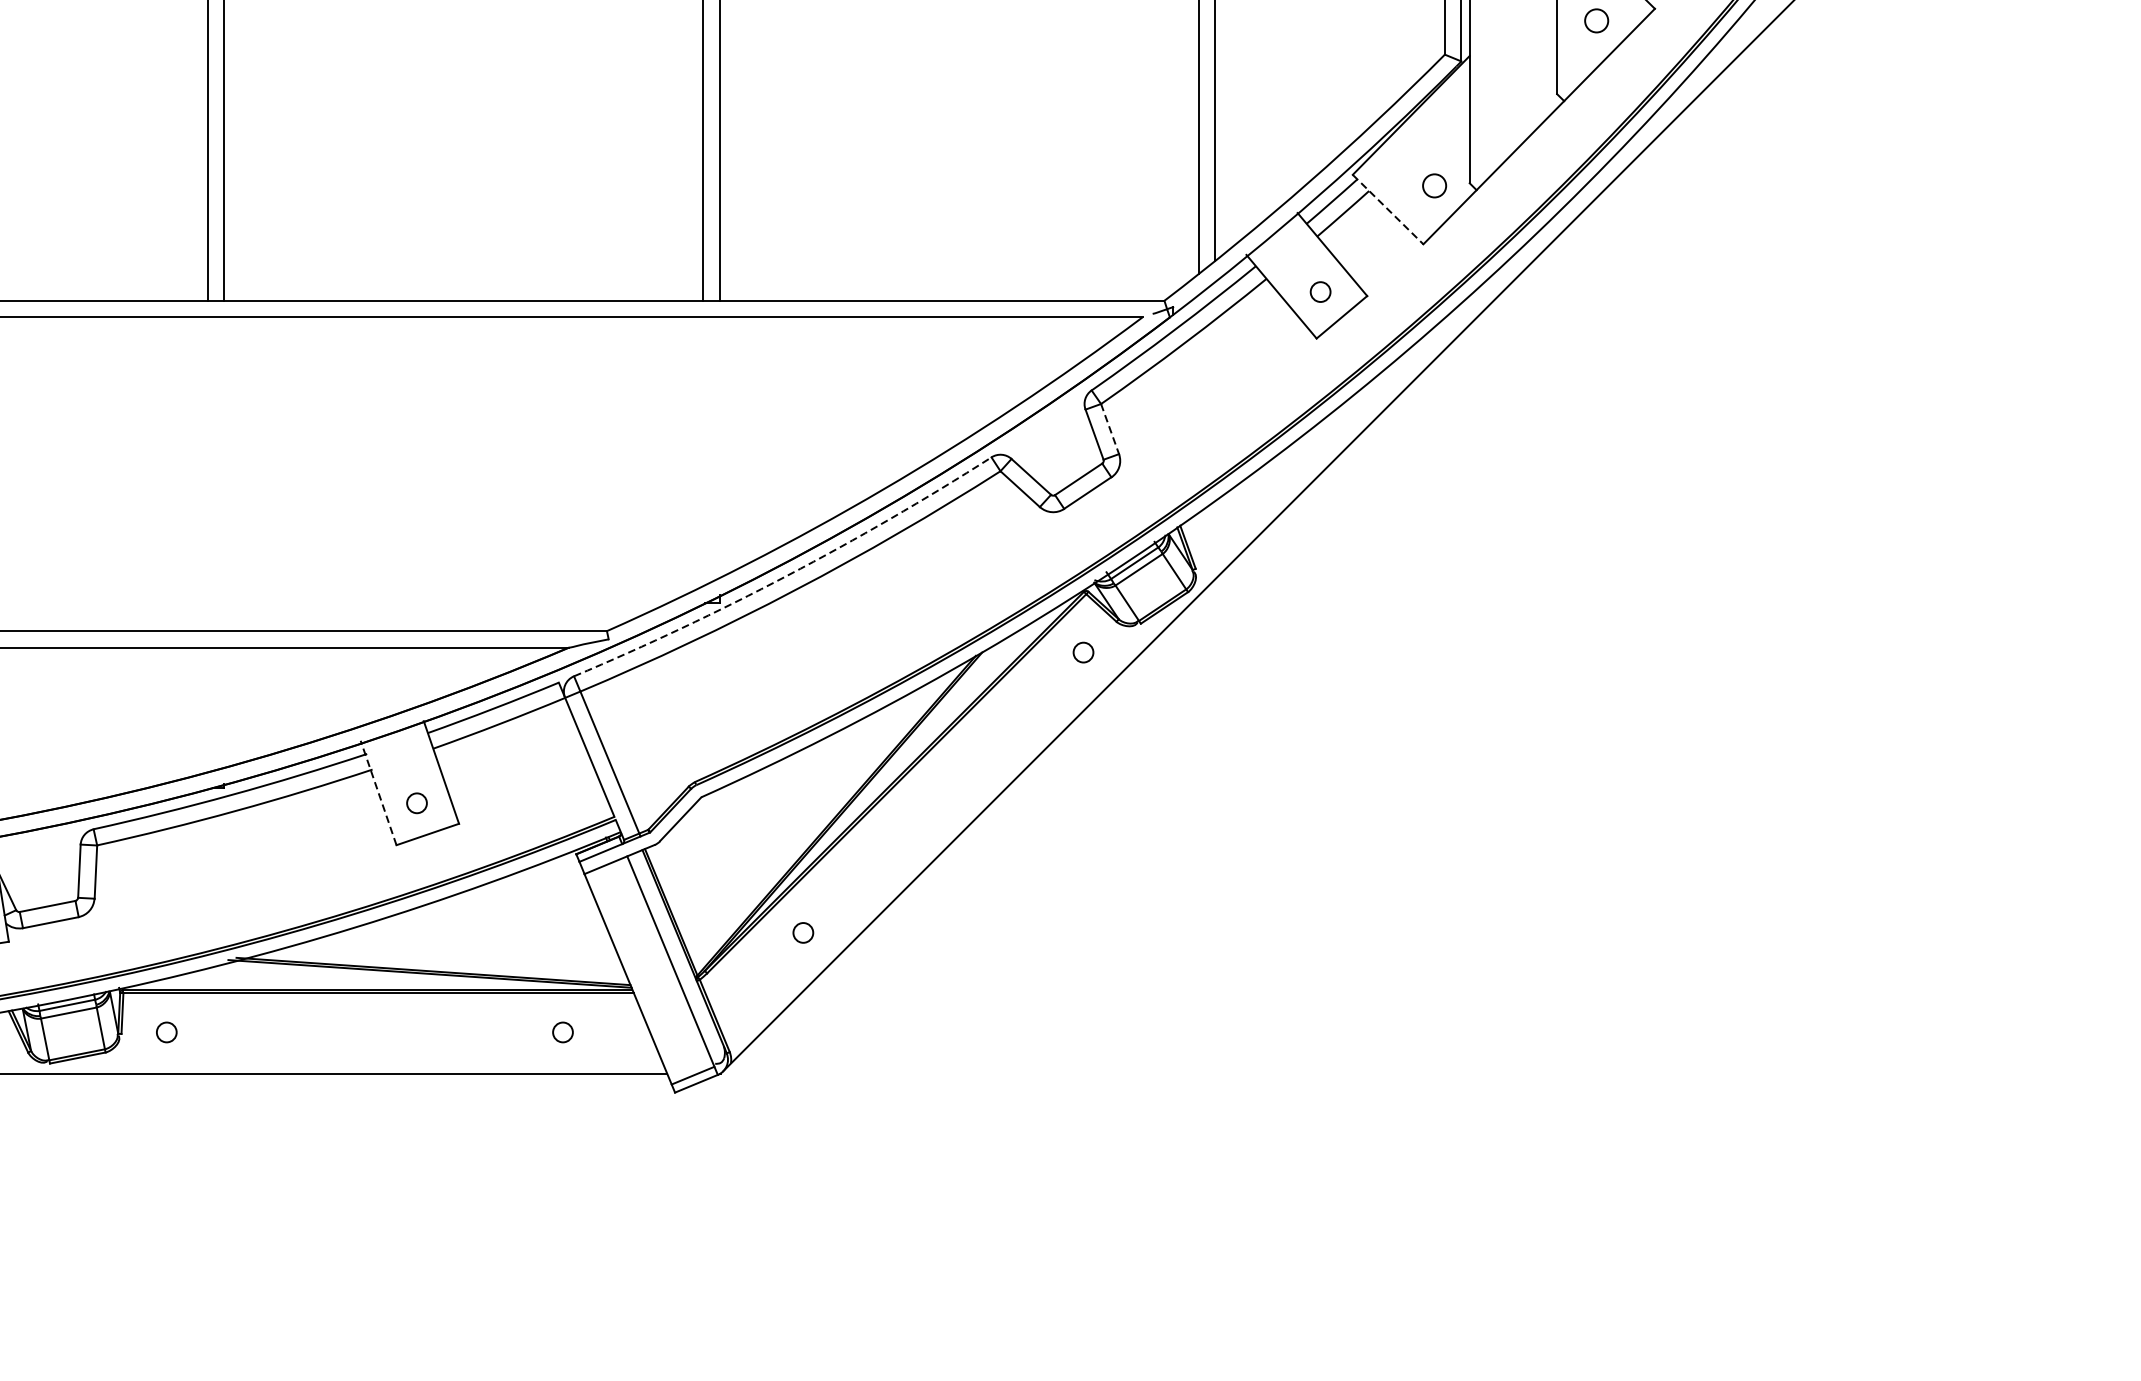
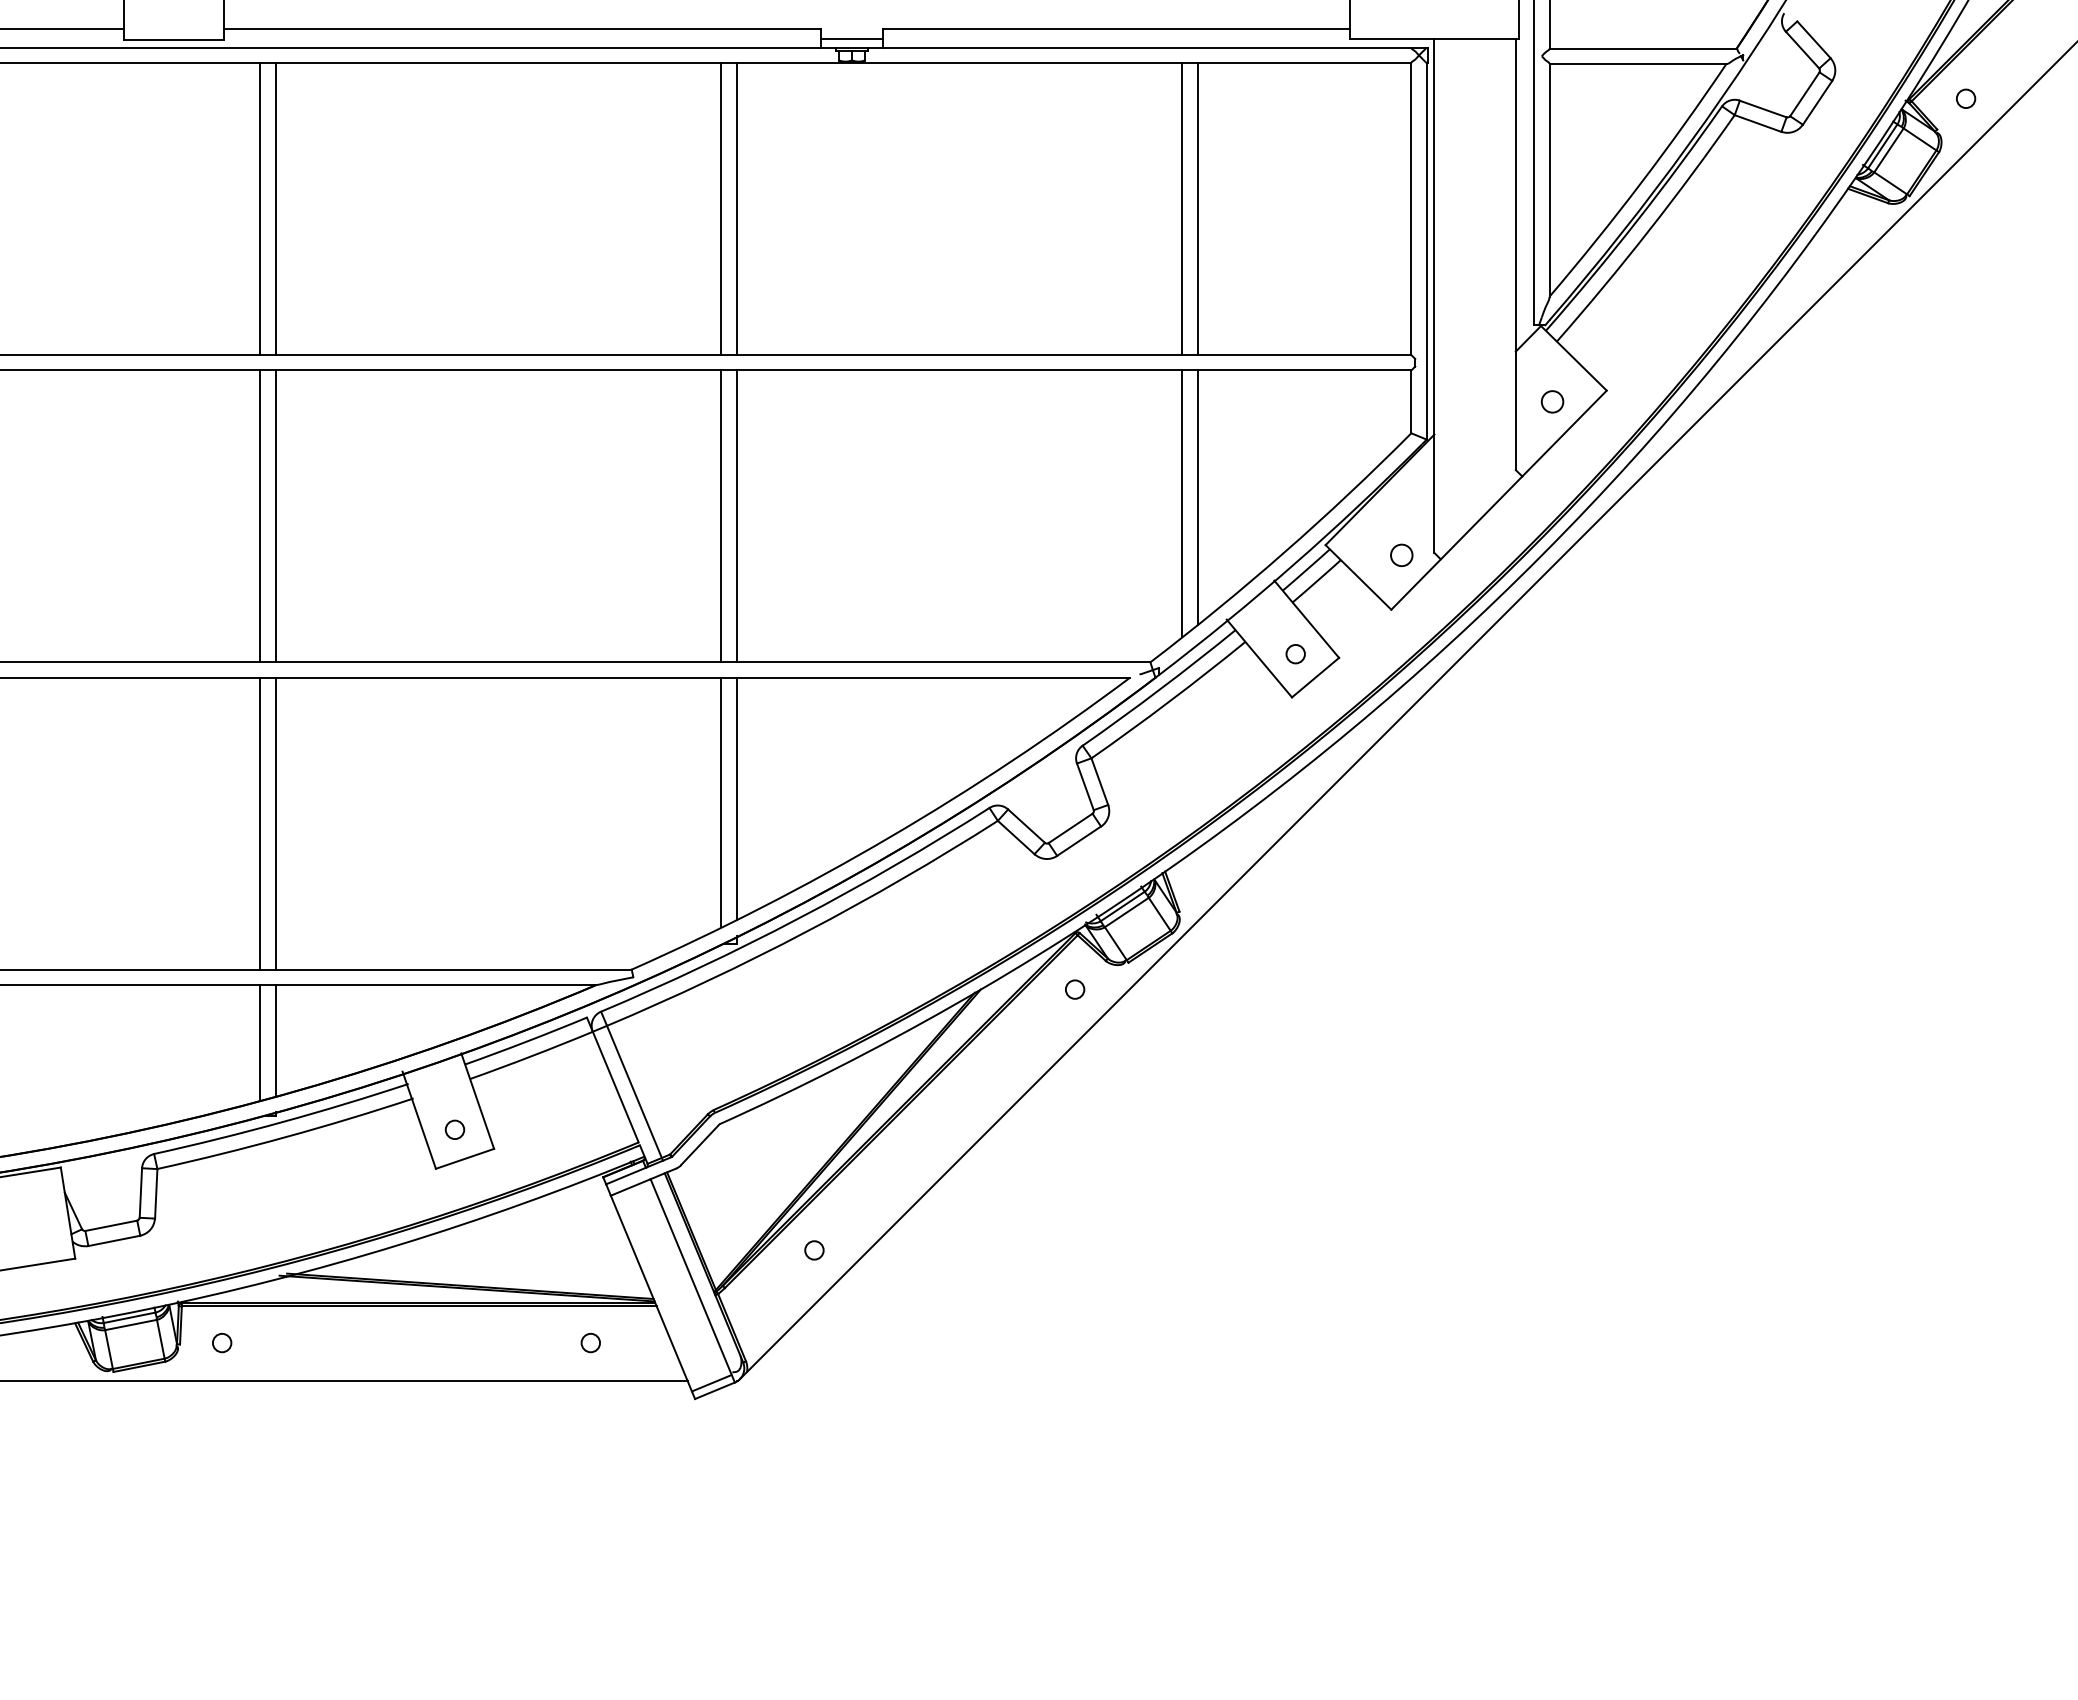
line: (1388, 209) -> (1358, 577), dashed -> solid
line: (1109, 428) -> (1099, 781), dashed -> solid
line: (719, 447) -> (736, 798), added
line: (703, 450) -> (721, 801), added
line: (207, 474) -> (260, 823), added
line: (224, 474) -> (275, 823), added
arc: (787, 576) -> (799, 918), dashed -> solid
line: (224, 707) -> (275, 1040), added
line: (207, 709) -> (260, 1042), added
line: (378, 792) -> (419, 1119), dashed -> solid

